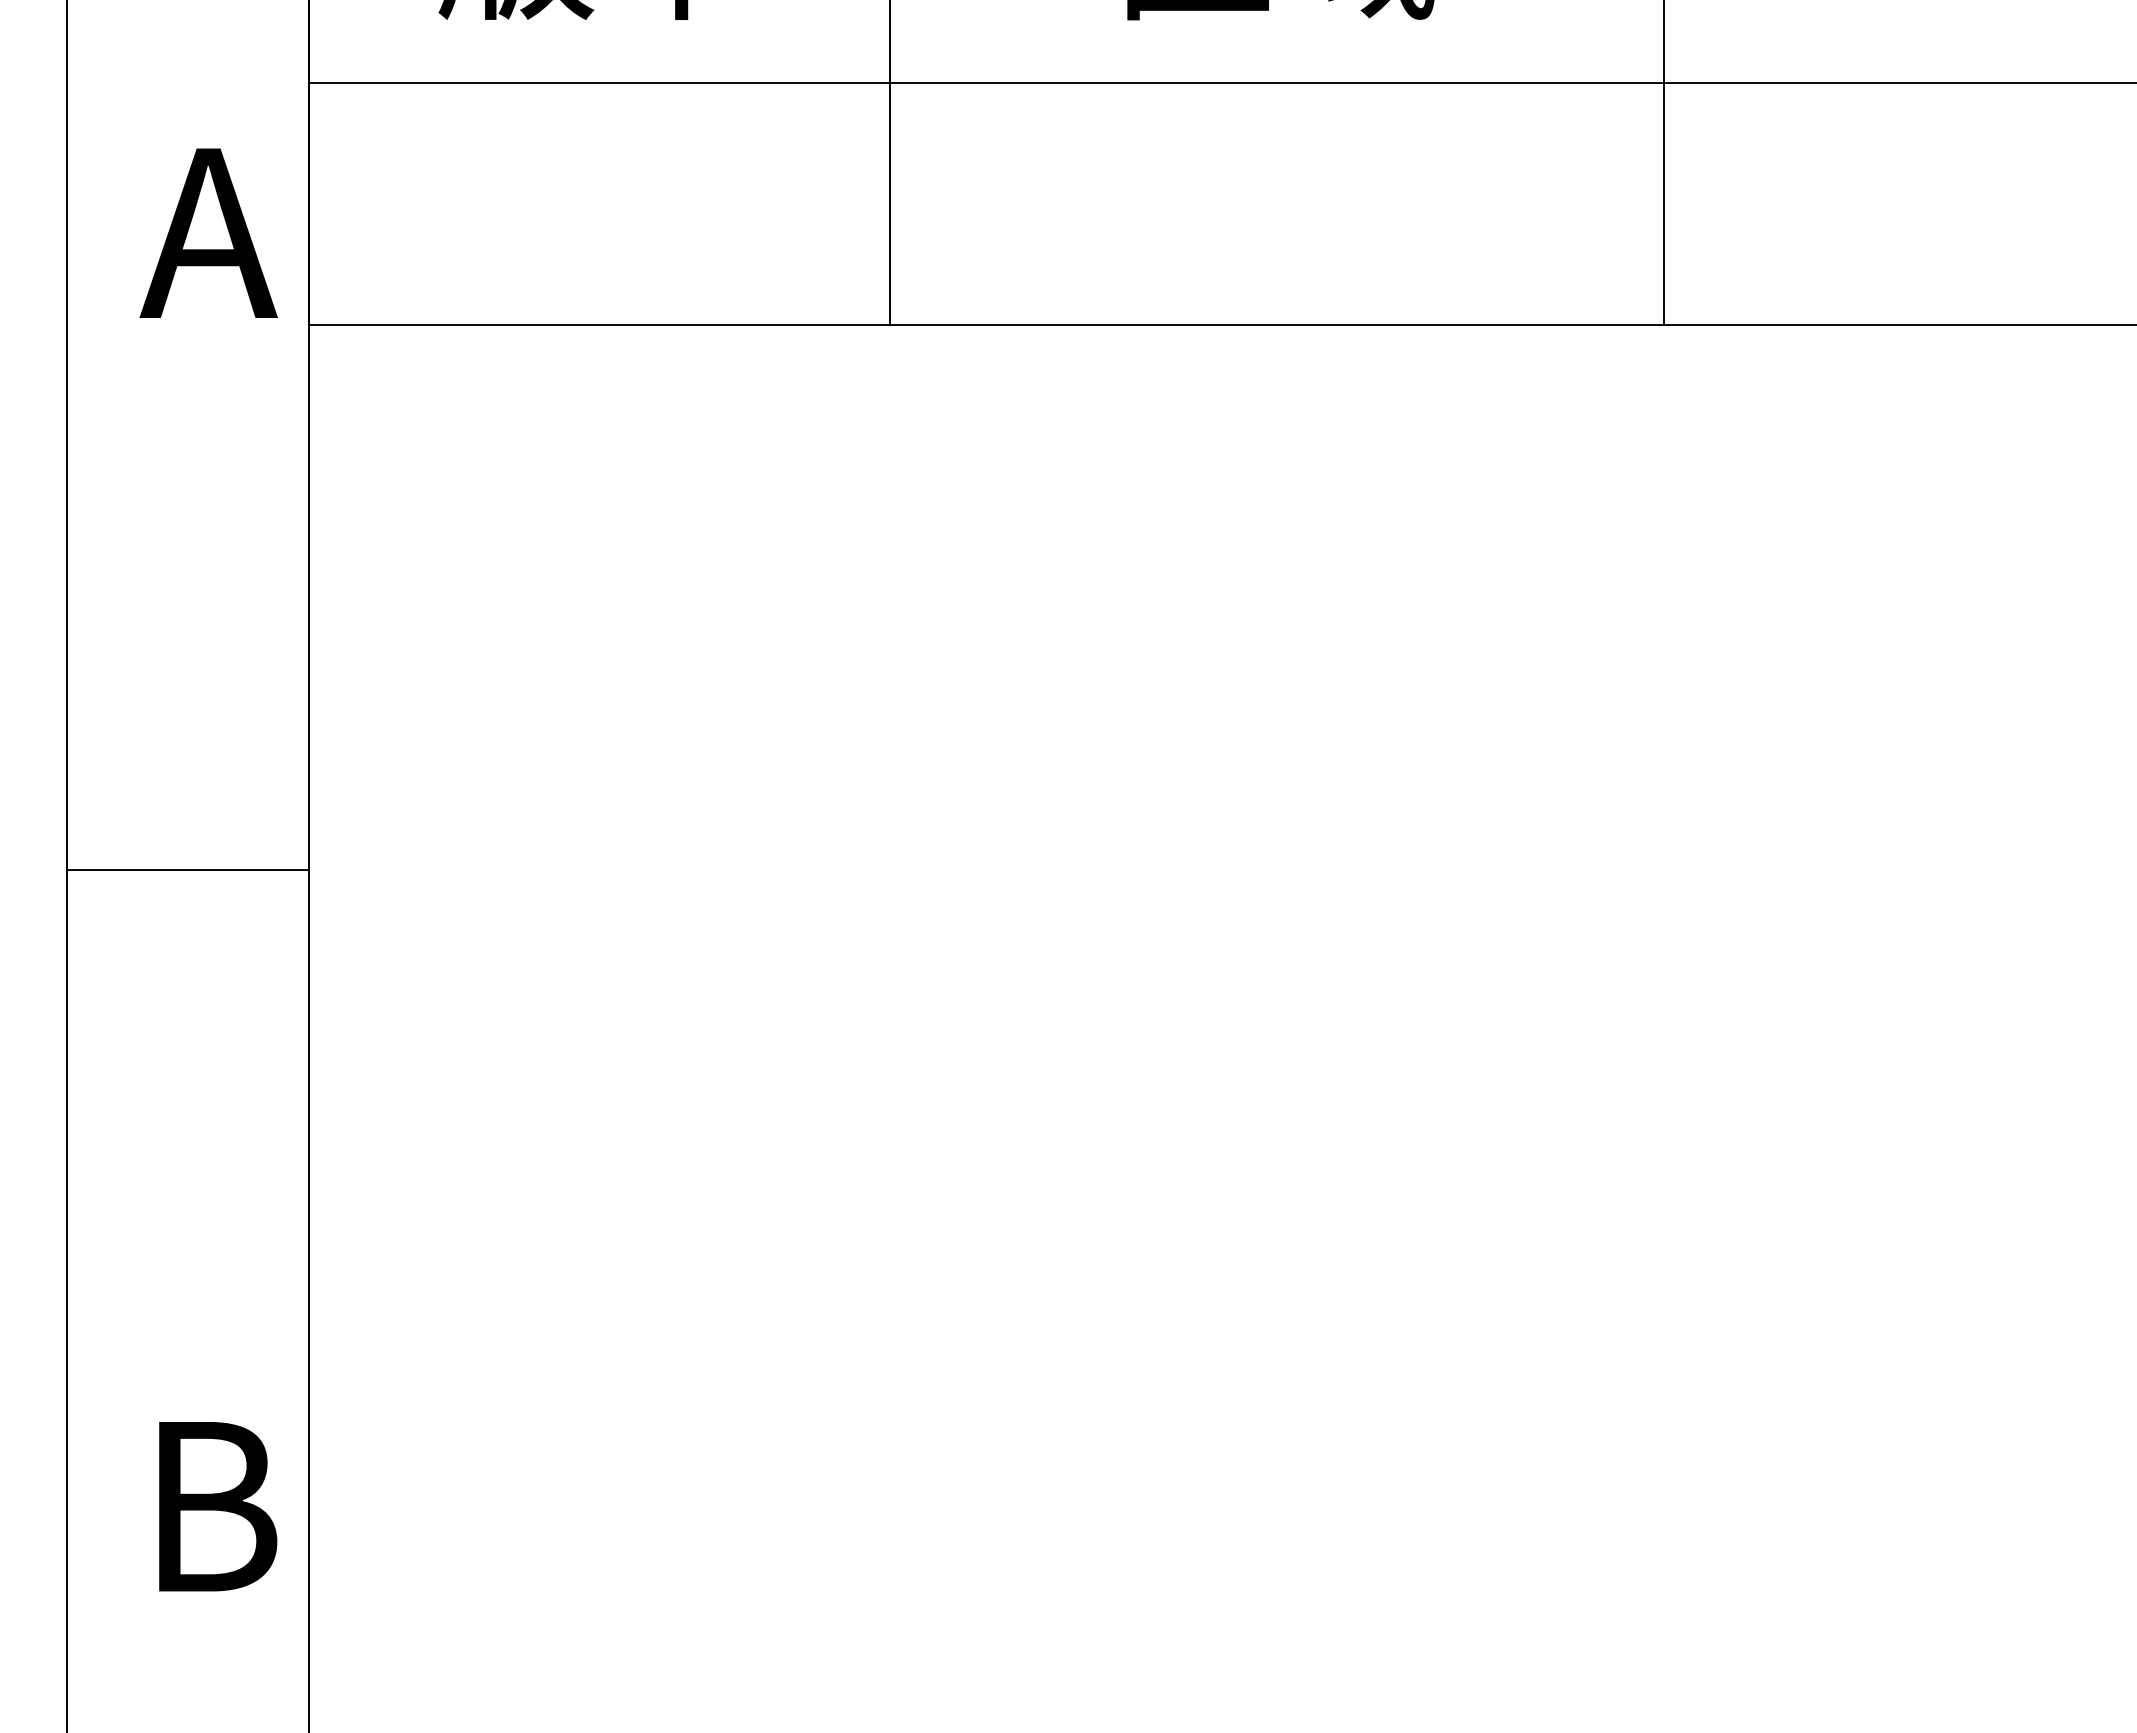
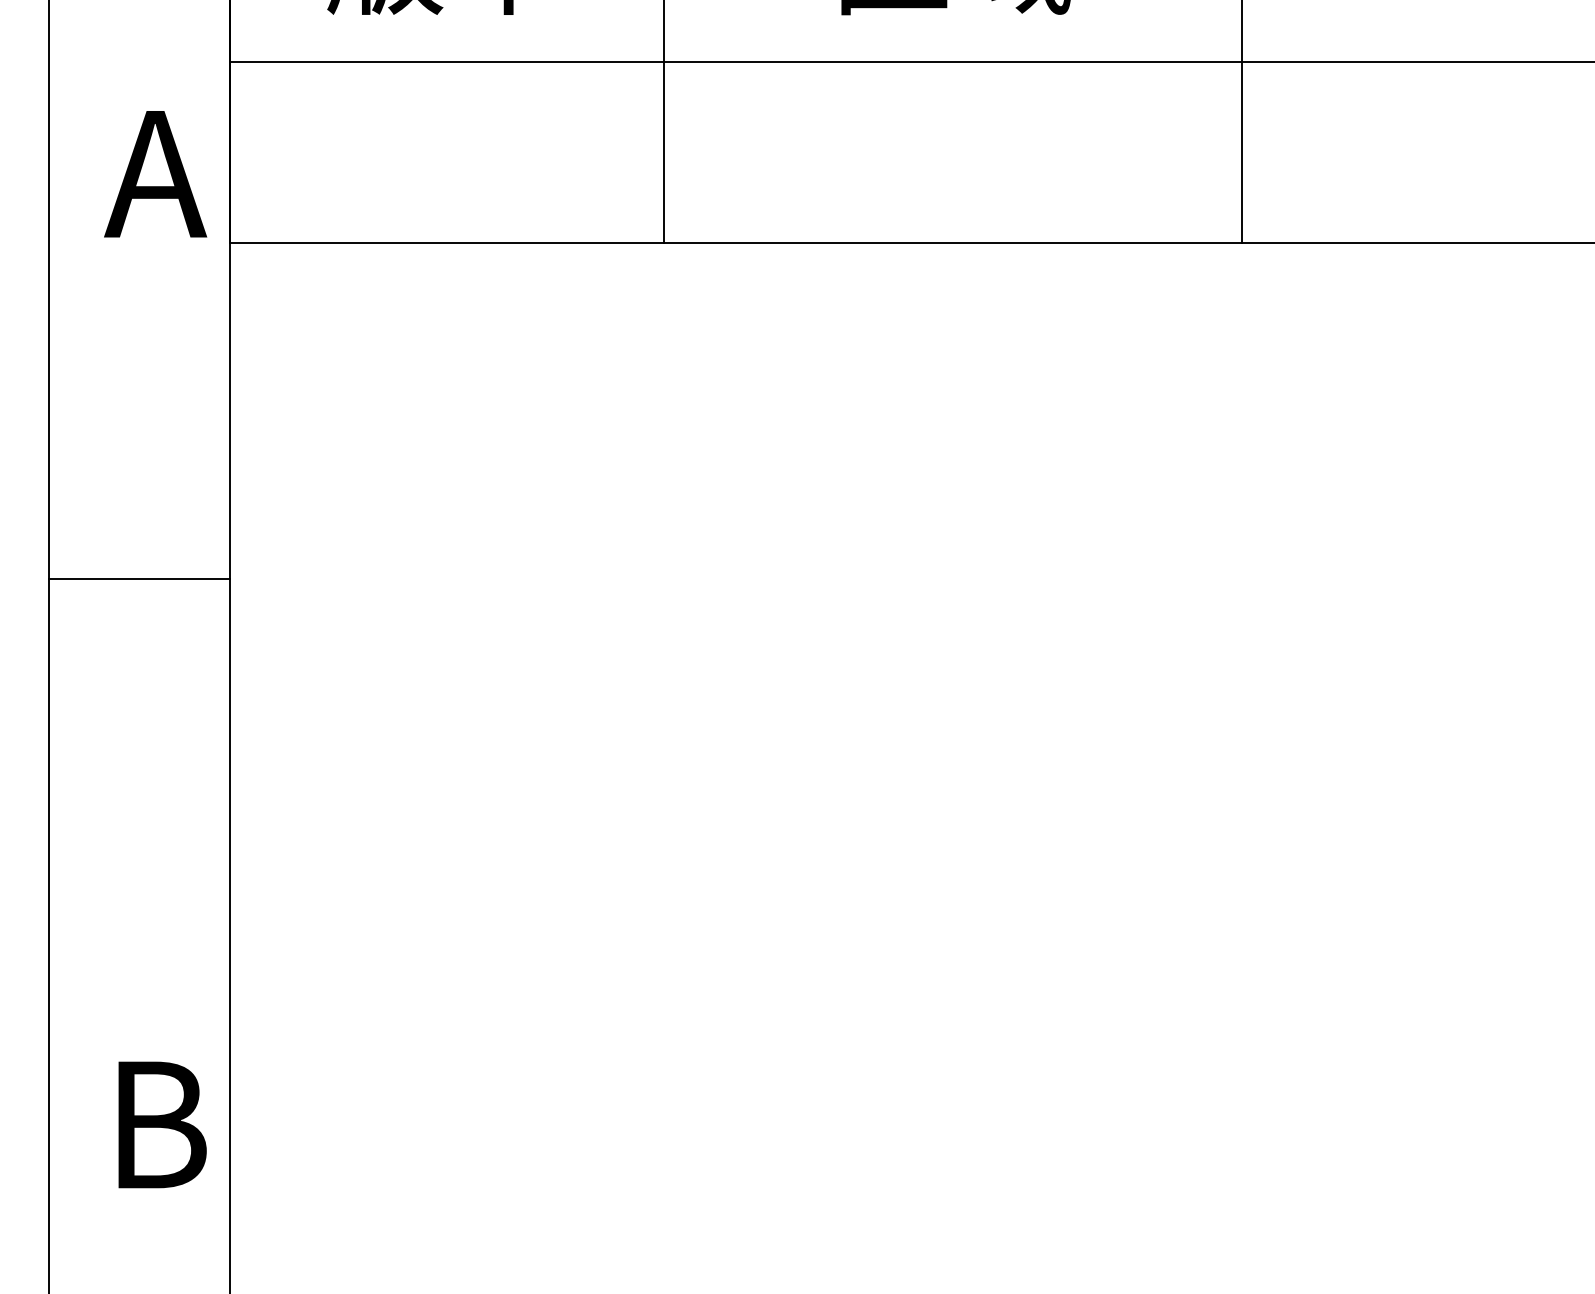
line: (187, 869) -> (139, 579), moved

